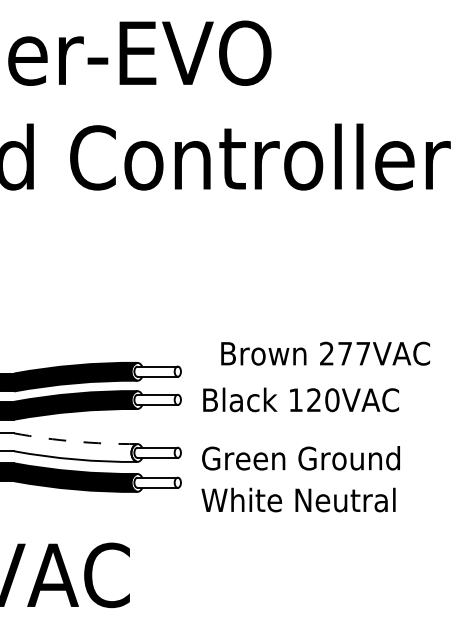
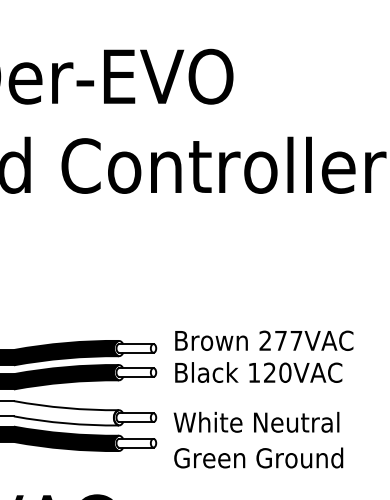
text: (325, 353) -> (264, 340), moved
arc: (75, 441) -> (66, 408), dashed -> solid
text: (300, 458) -> (258, 422), Green Ground -> White Neutral
text: (300, 499) -> (258, 457), White Neutral -> Green Ground

